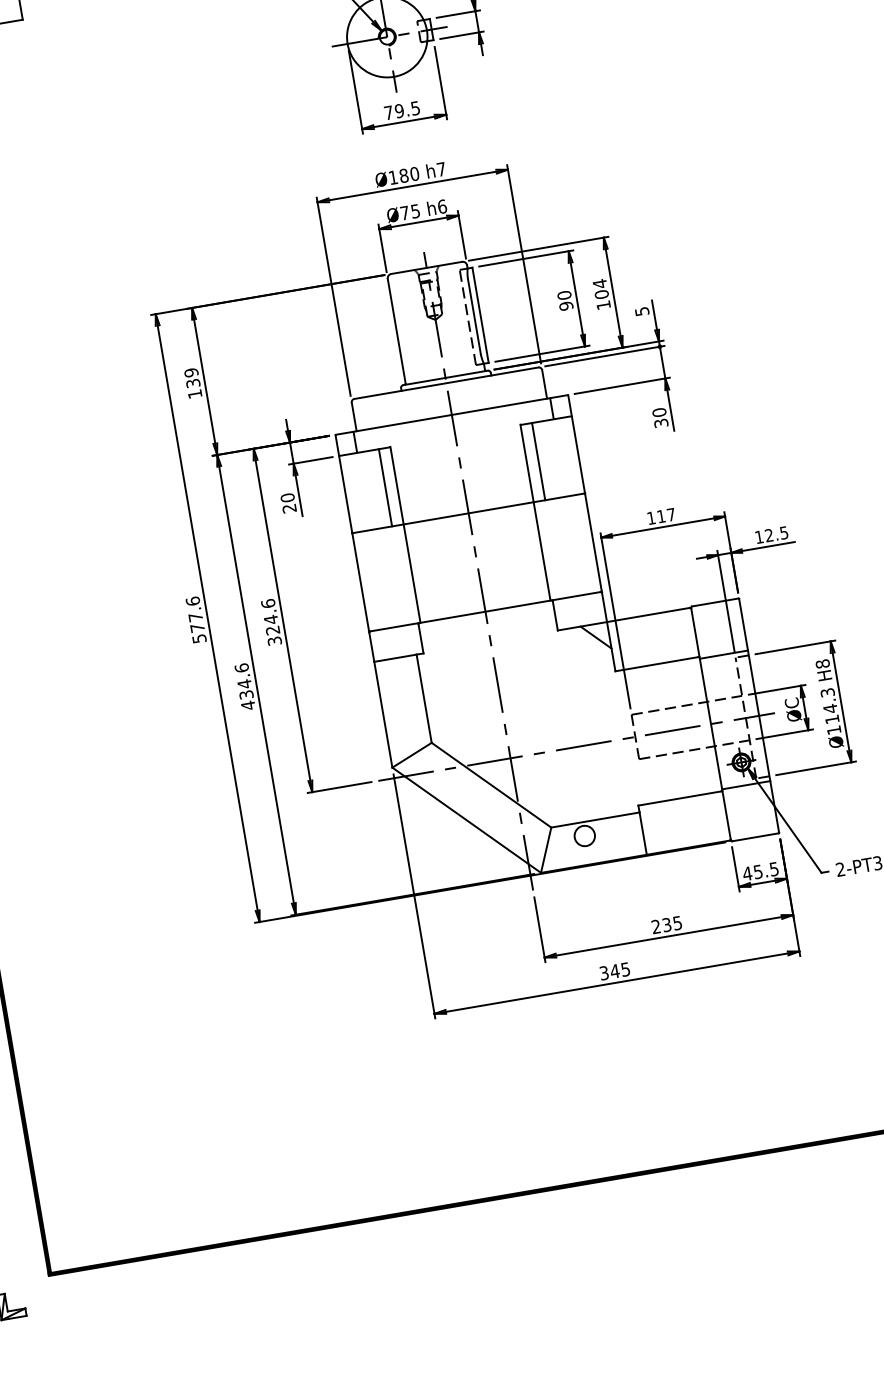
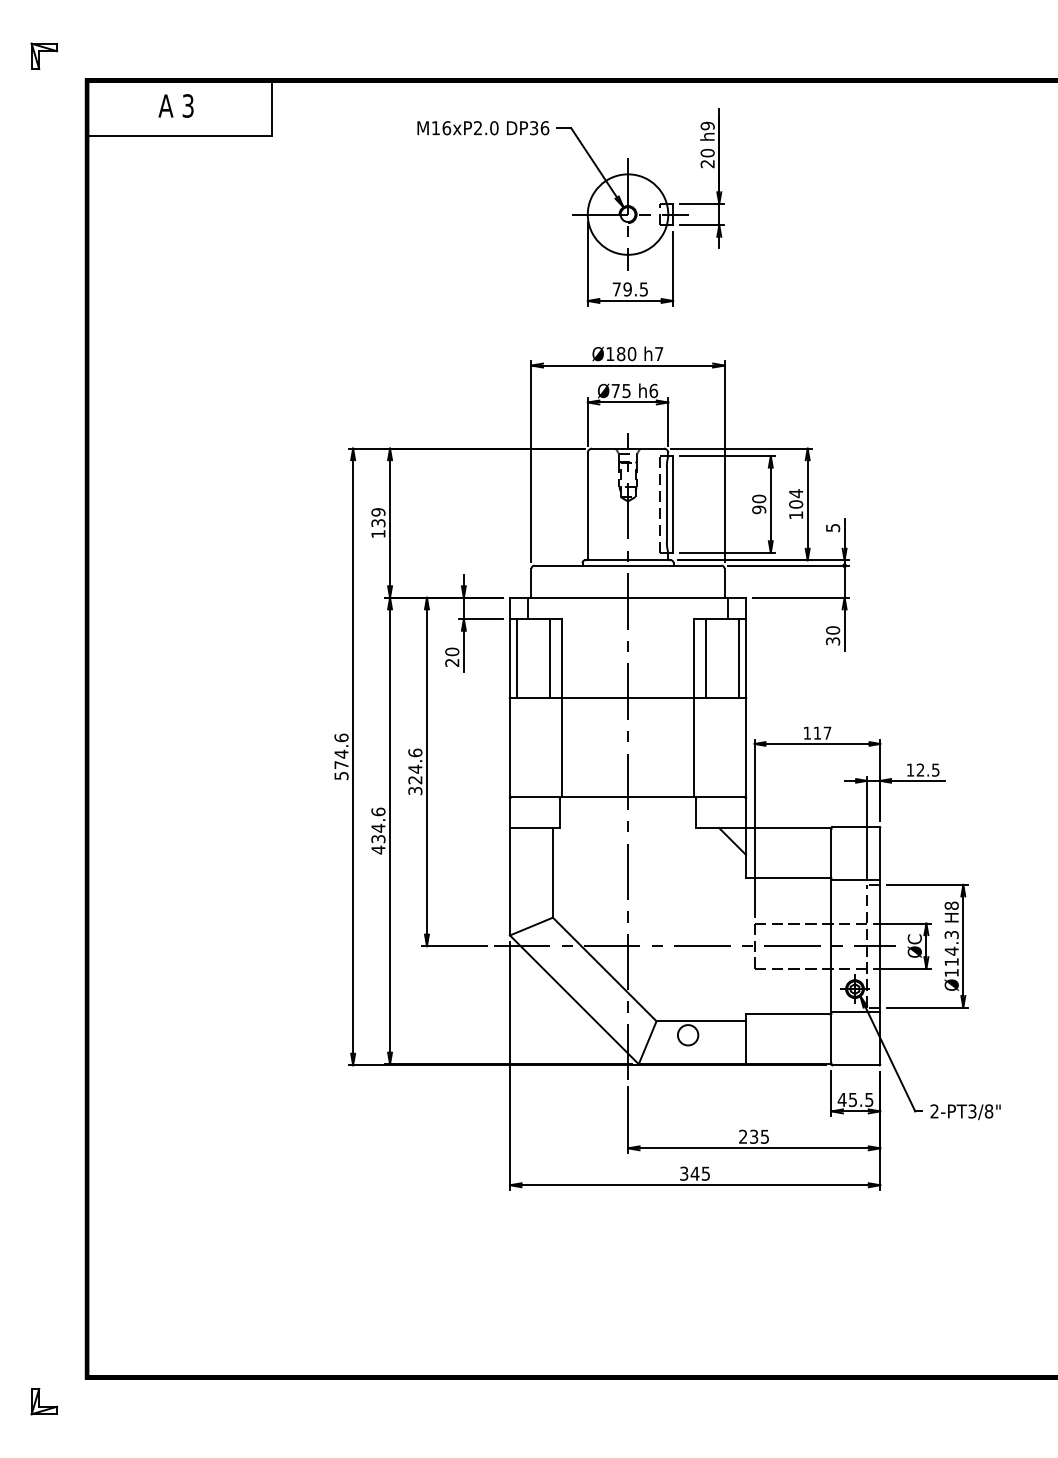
line: (570, 456) -> (738, 658), added
line: (353, 493) -> (517, 658), added
text: (195, 616) -> (341, 753), 577.6 -> 574.6

